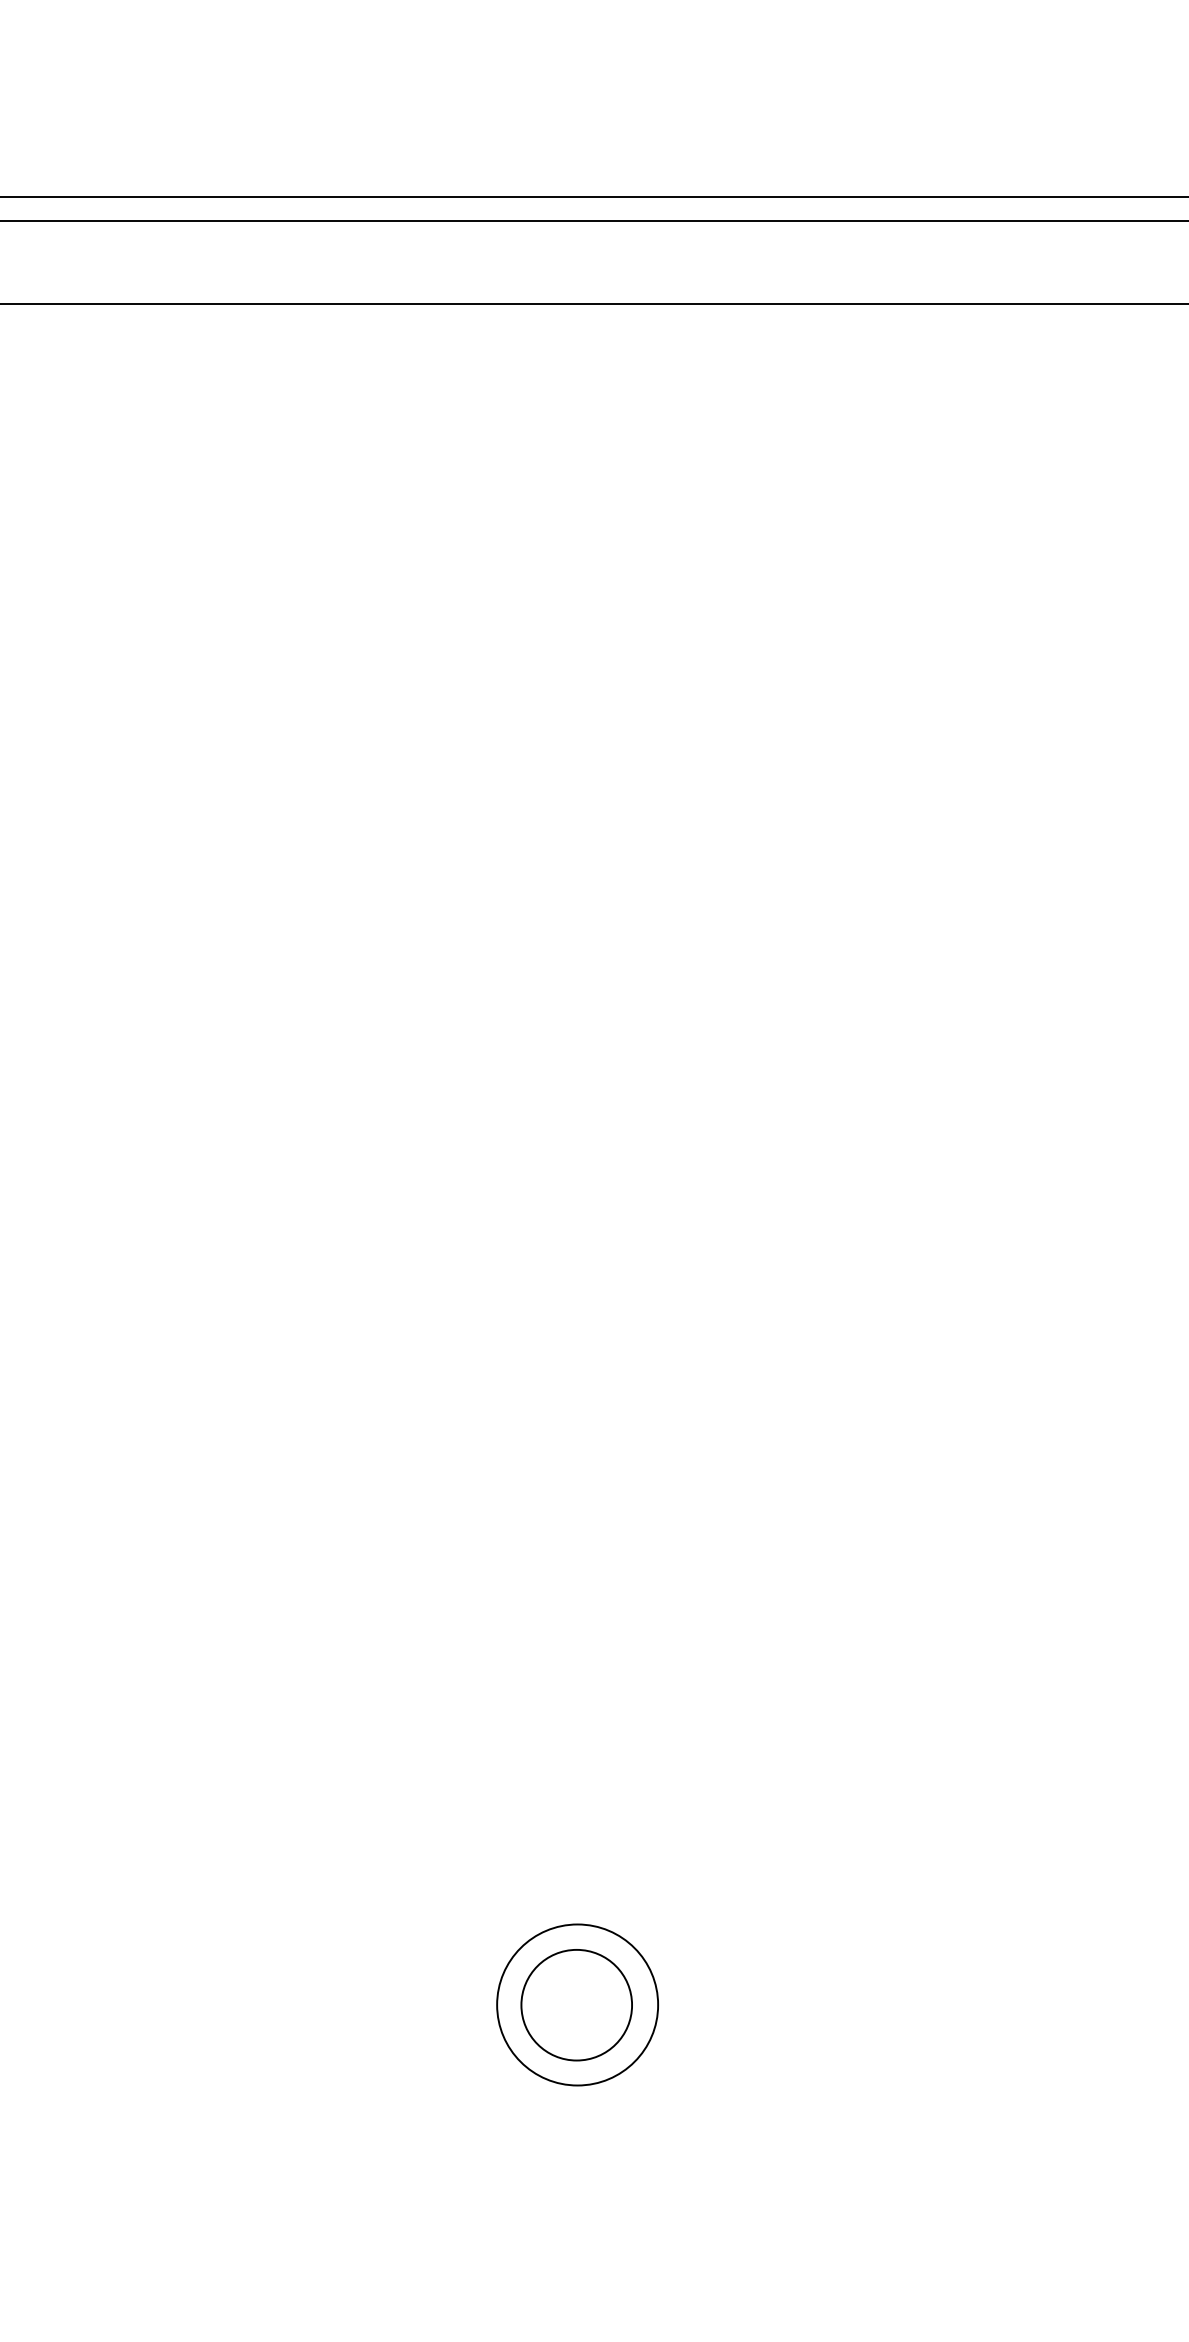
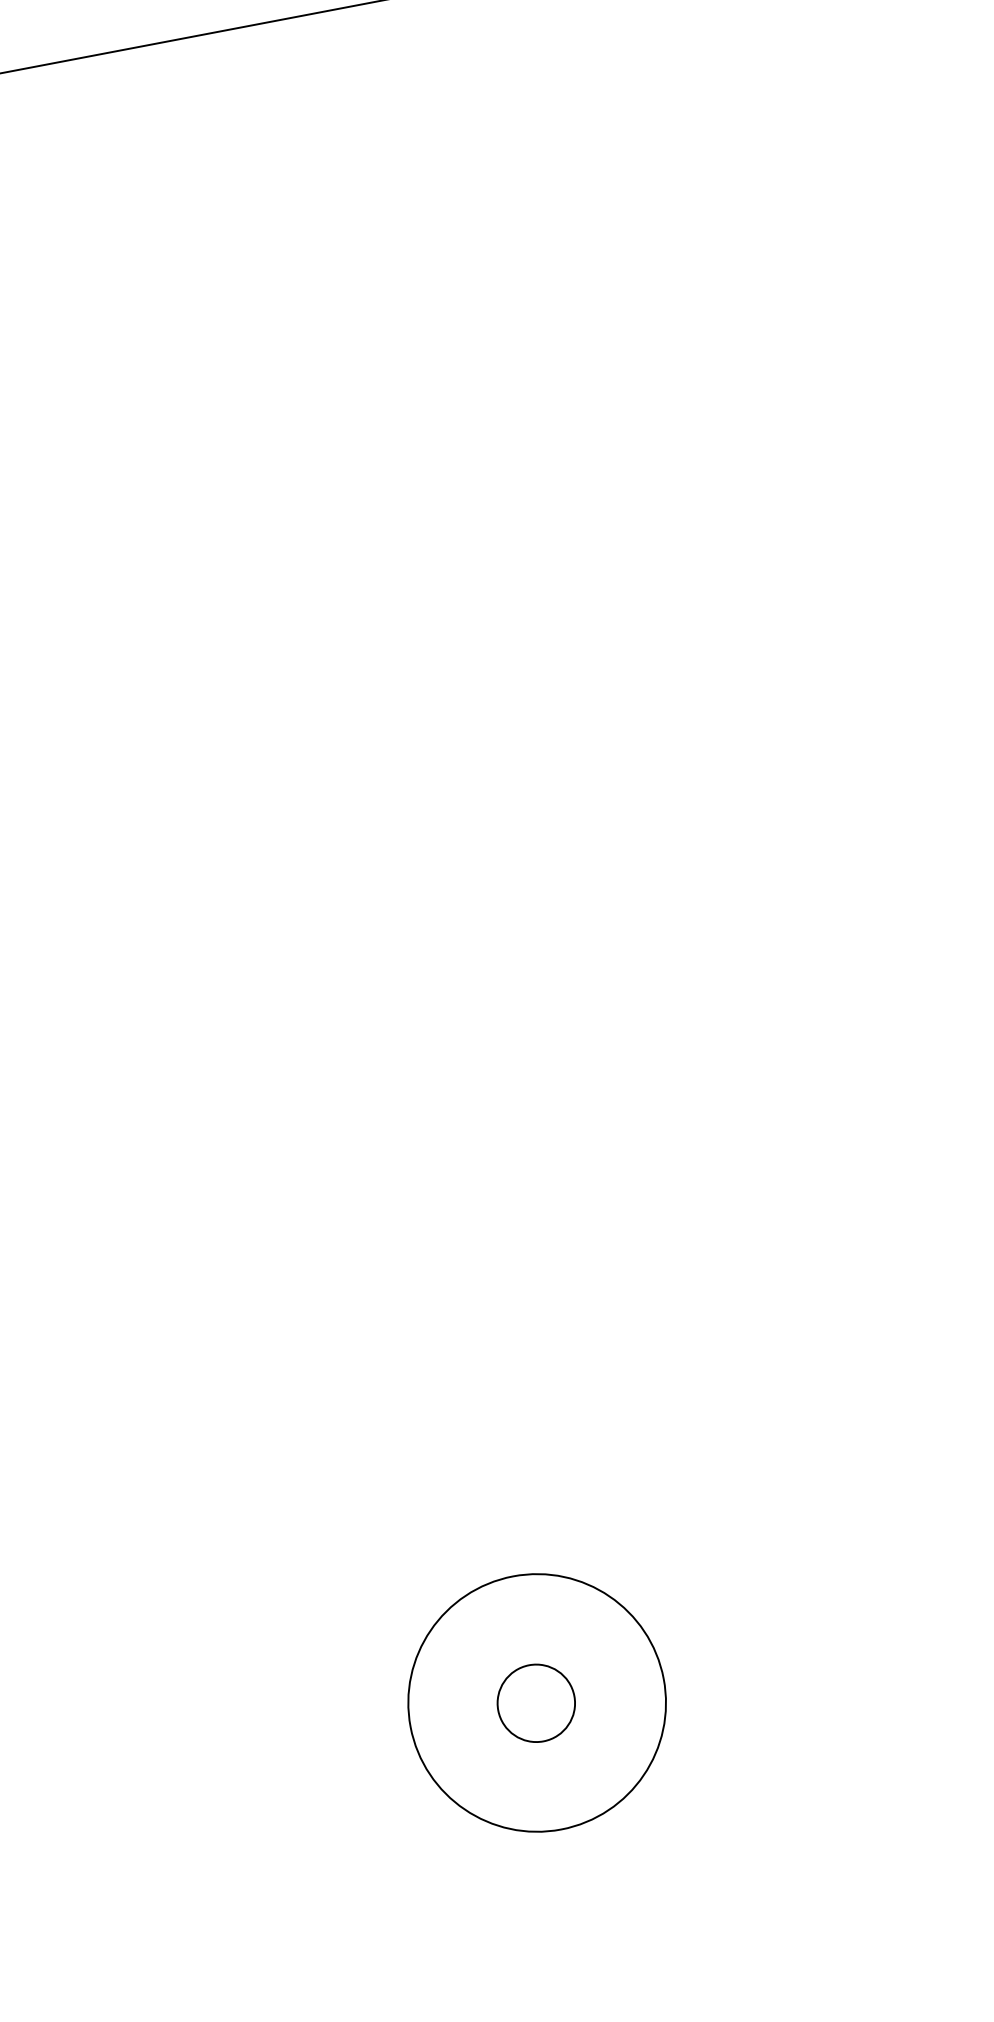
circle: (576, 2004) -> (535, 1702), size x0.7
circle: (577, 2004) -> (536, 1702), size x1.6

